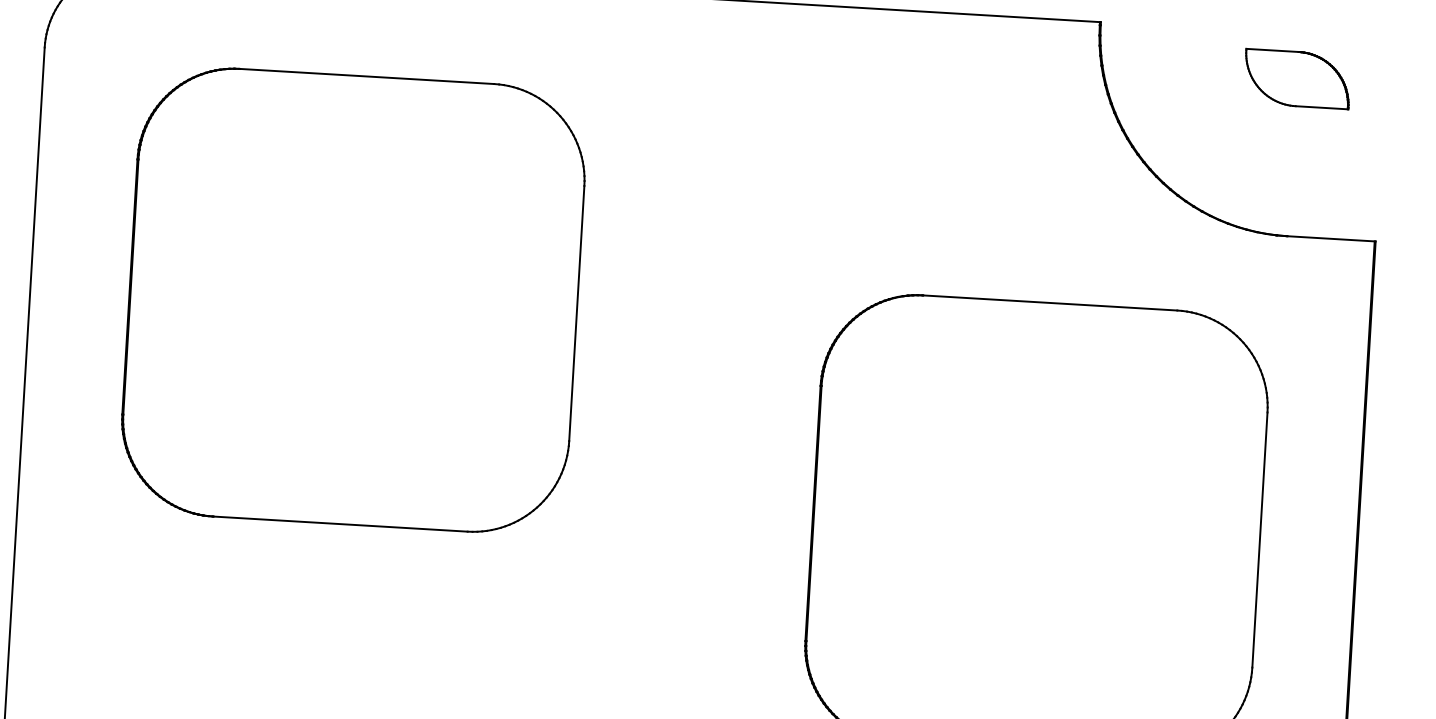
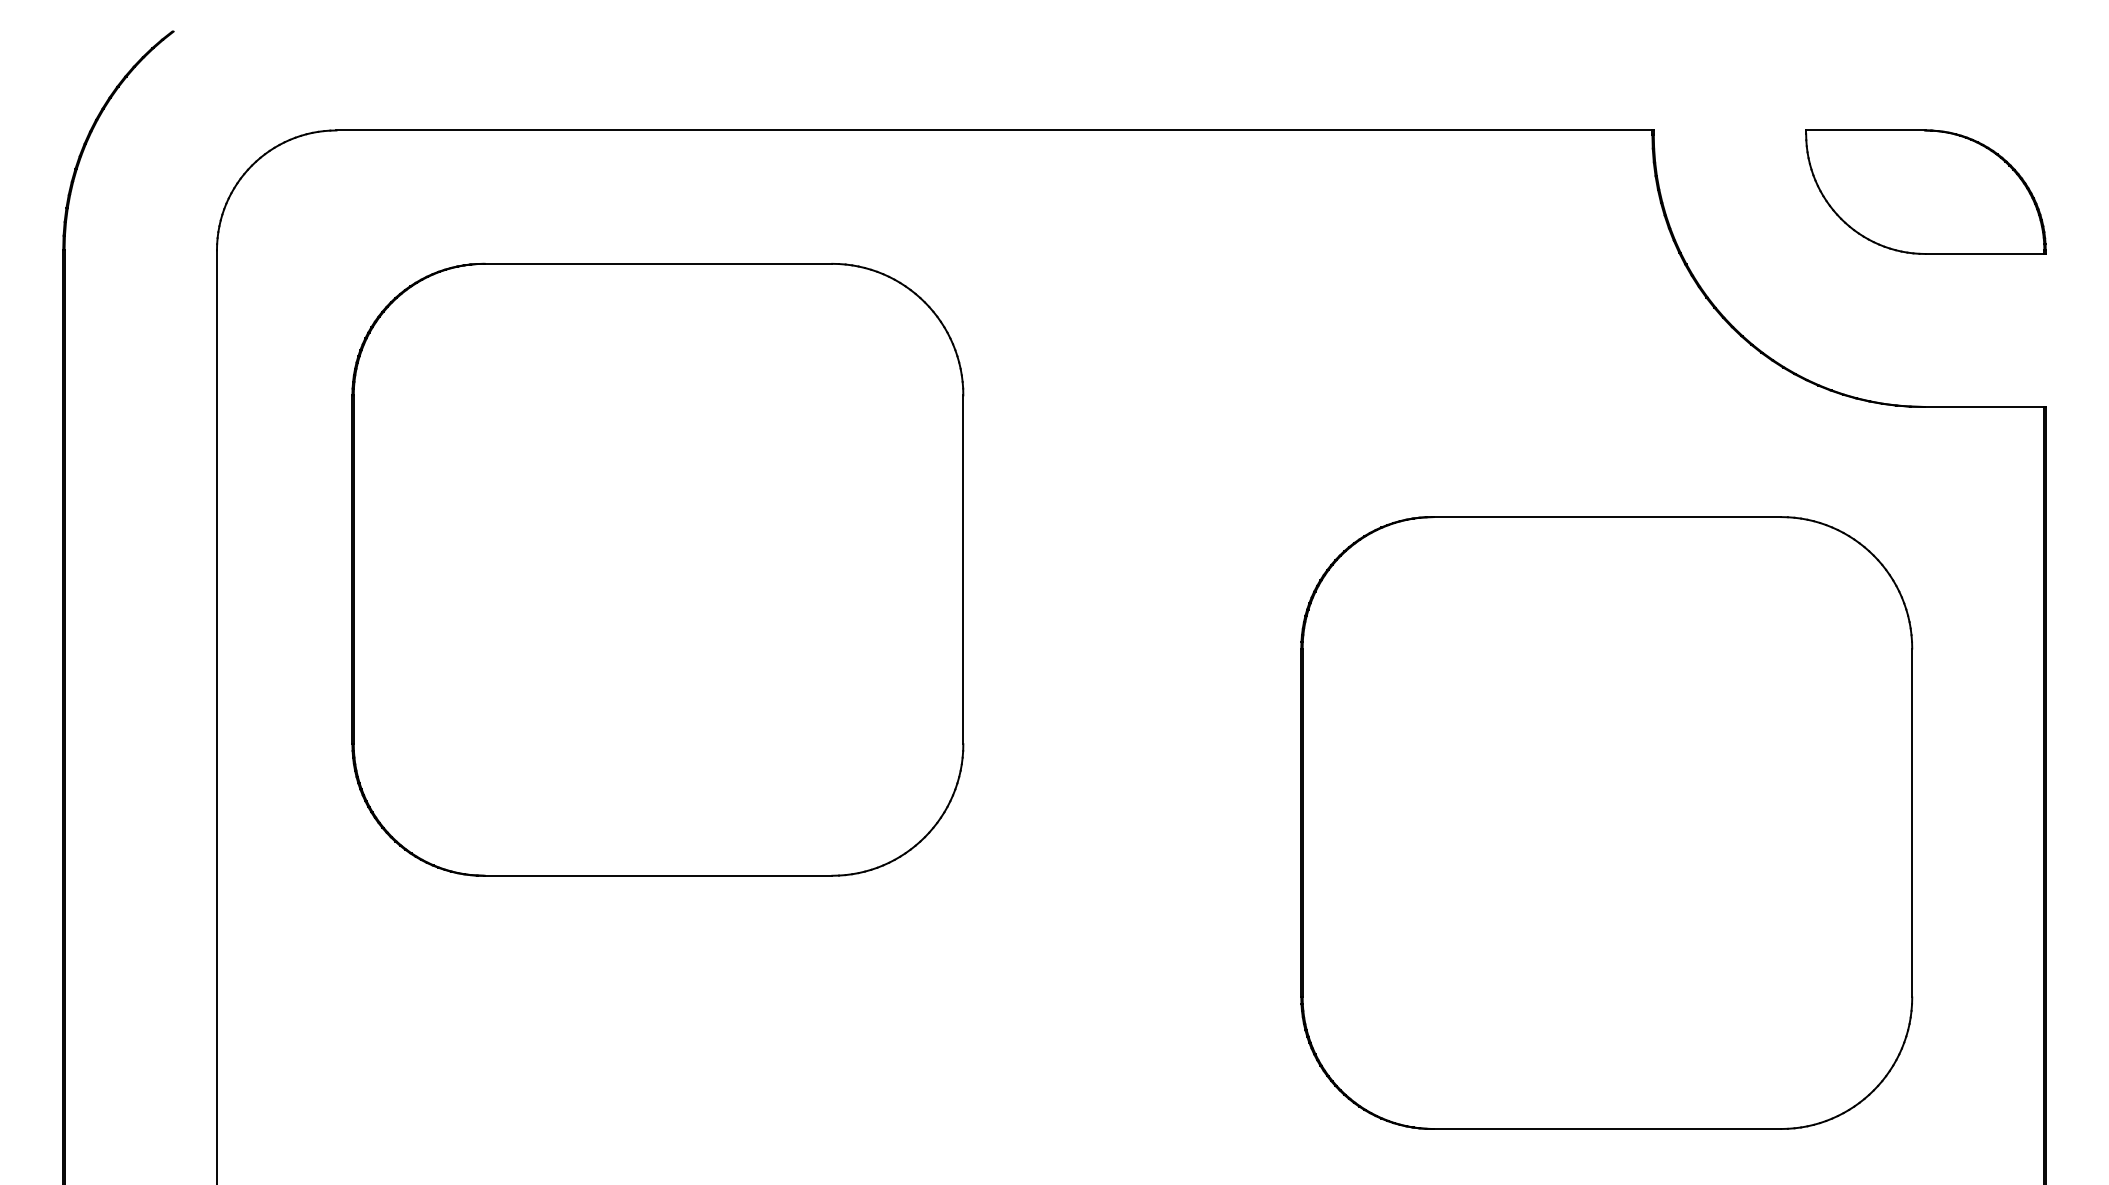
part: (1297, 78) -> (1925, 191), size x1.67

